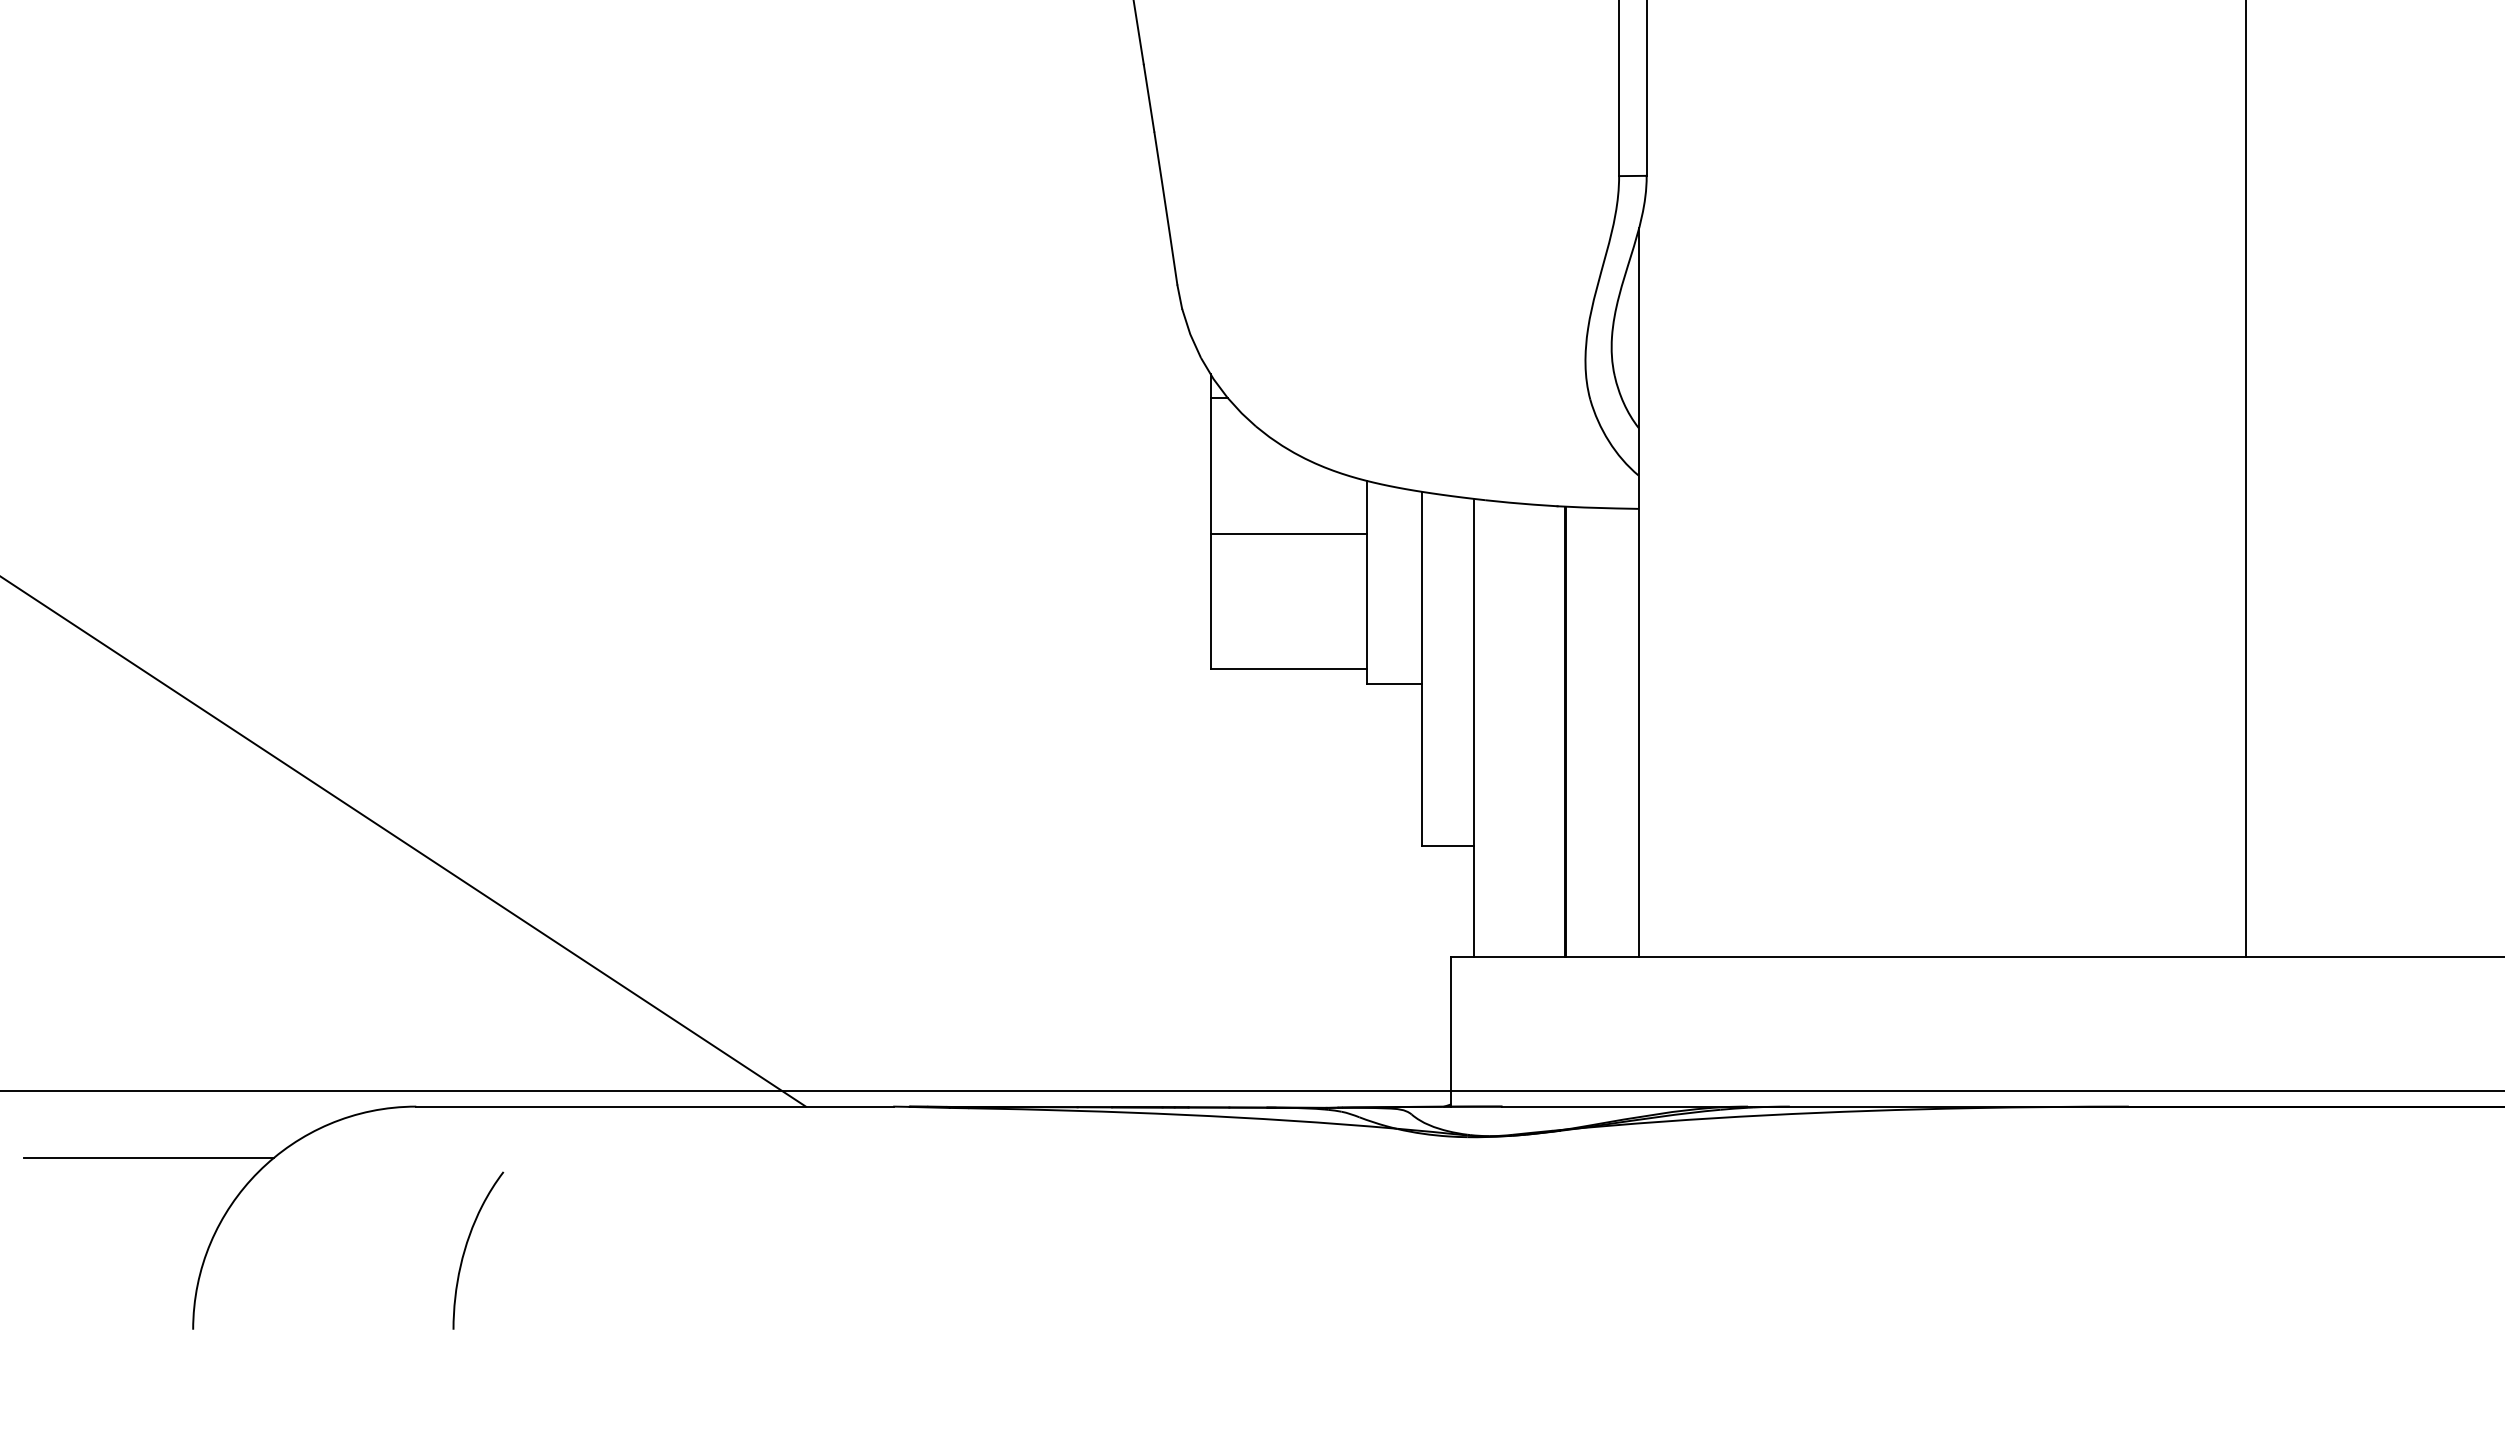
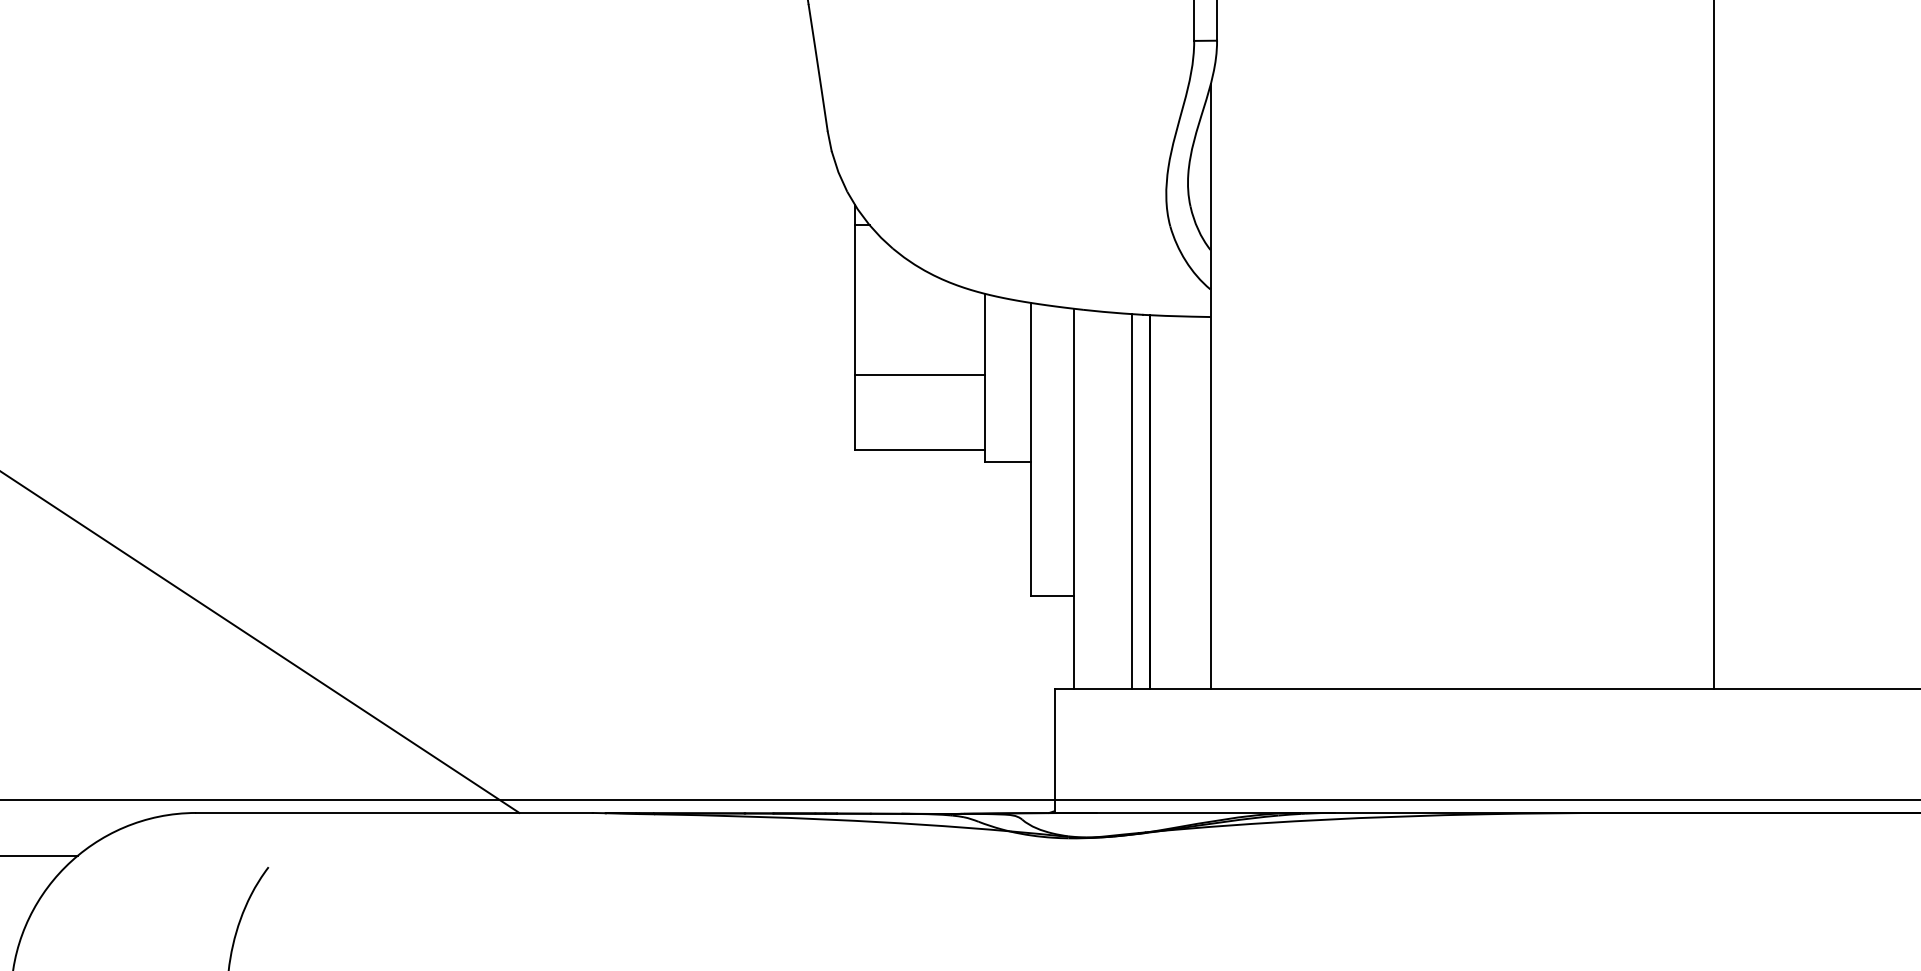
line: (1288, 533) -> (919, 374), moved
line: (1544, 731) -> (1132, 501), added

